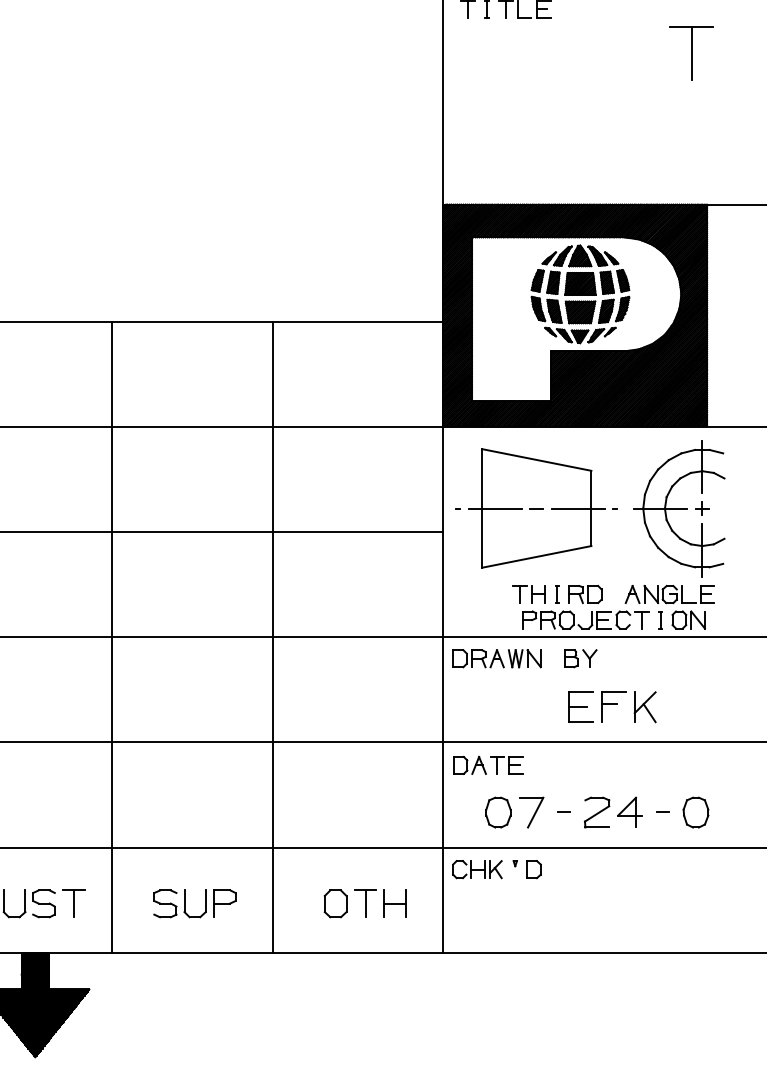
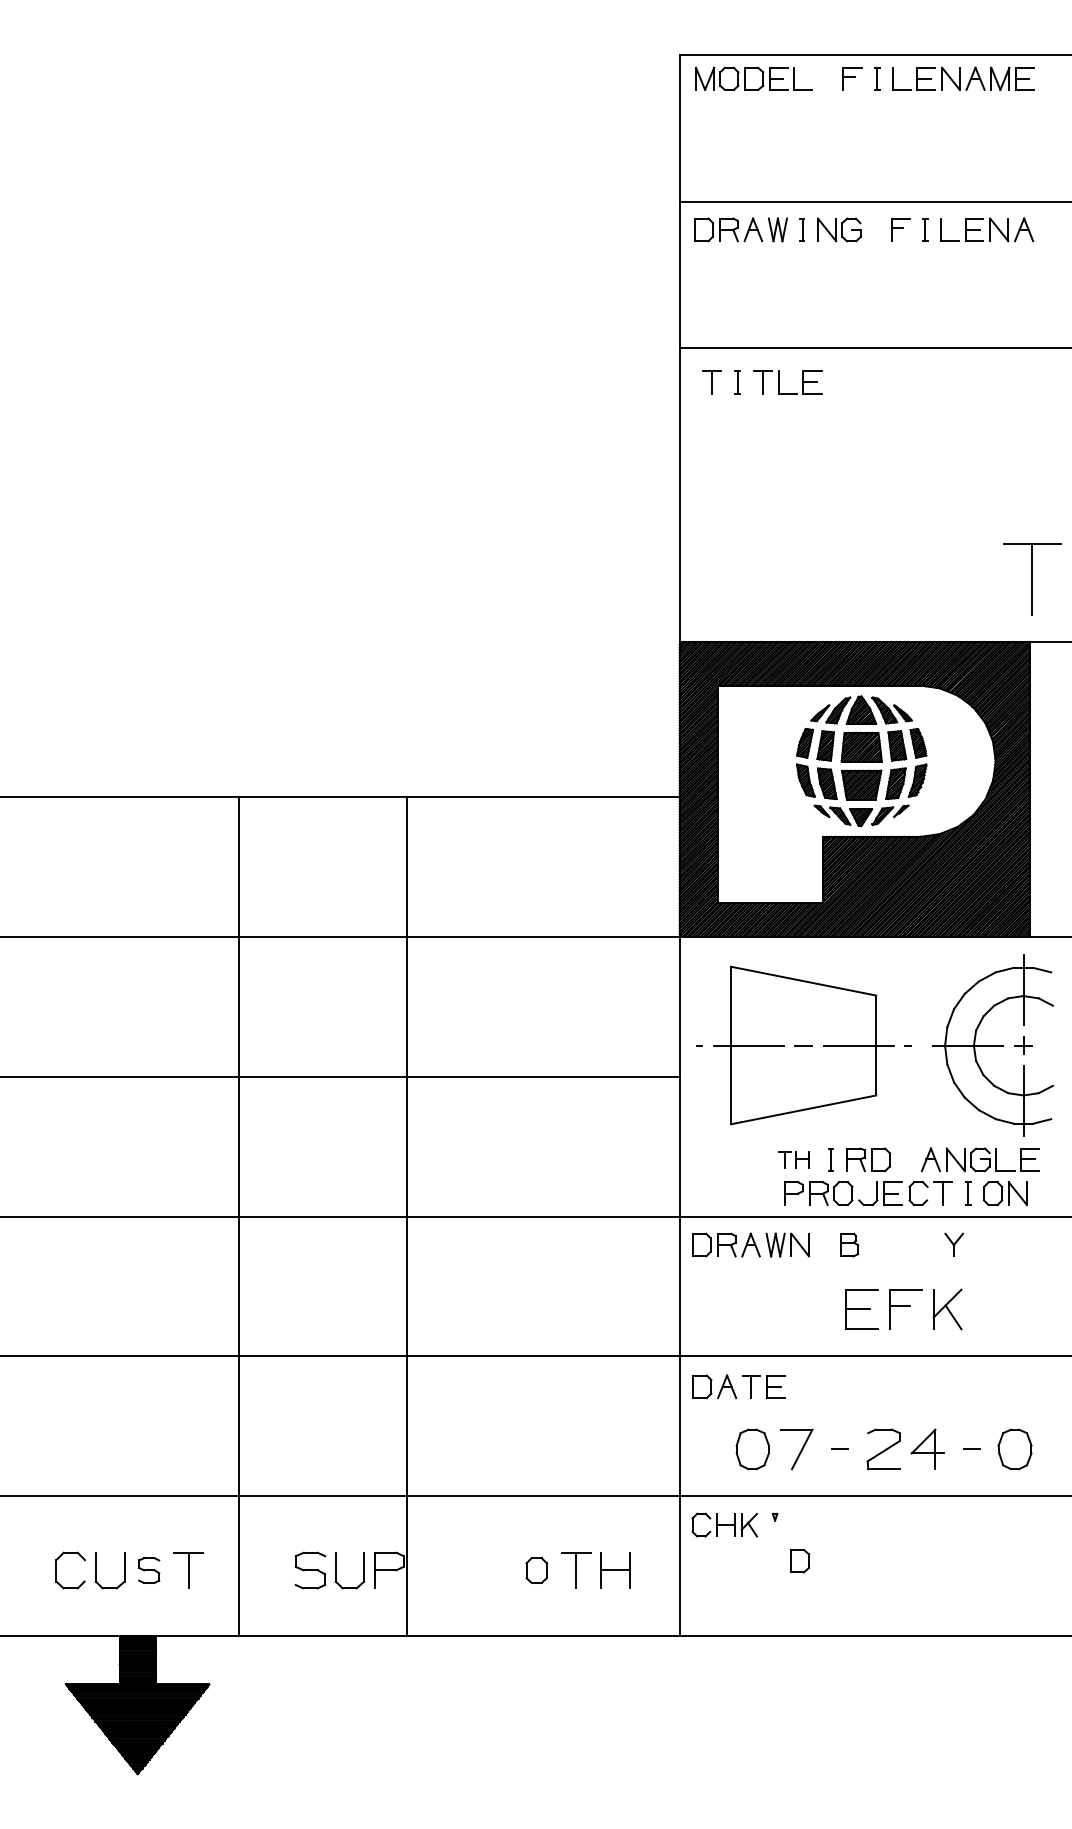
part: (691, 53) -> (1032, 579), moved
part: (529, 594) -> (793, 1159), size x0.7
line: (273, 637) -> (406, 1216), moved
part: (589, 658) -> (953, 1244), moved
part: (534, 869) -> (800, 1560), moved
part: (43, 903) -> (148, 1570), size x0.7
part: (335, 903) -> (536, 1570), size x0.7

